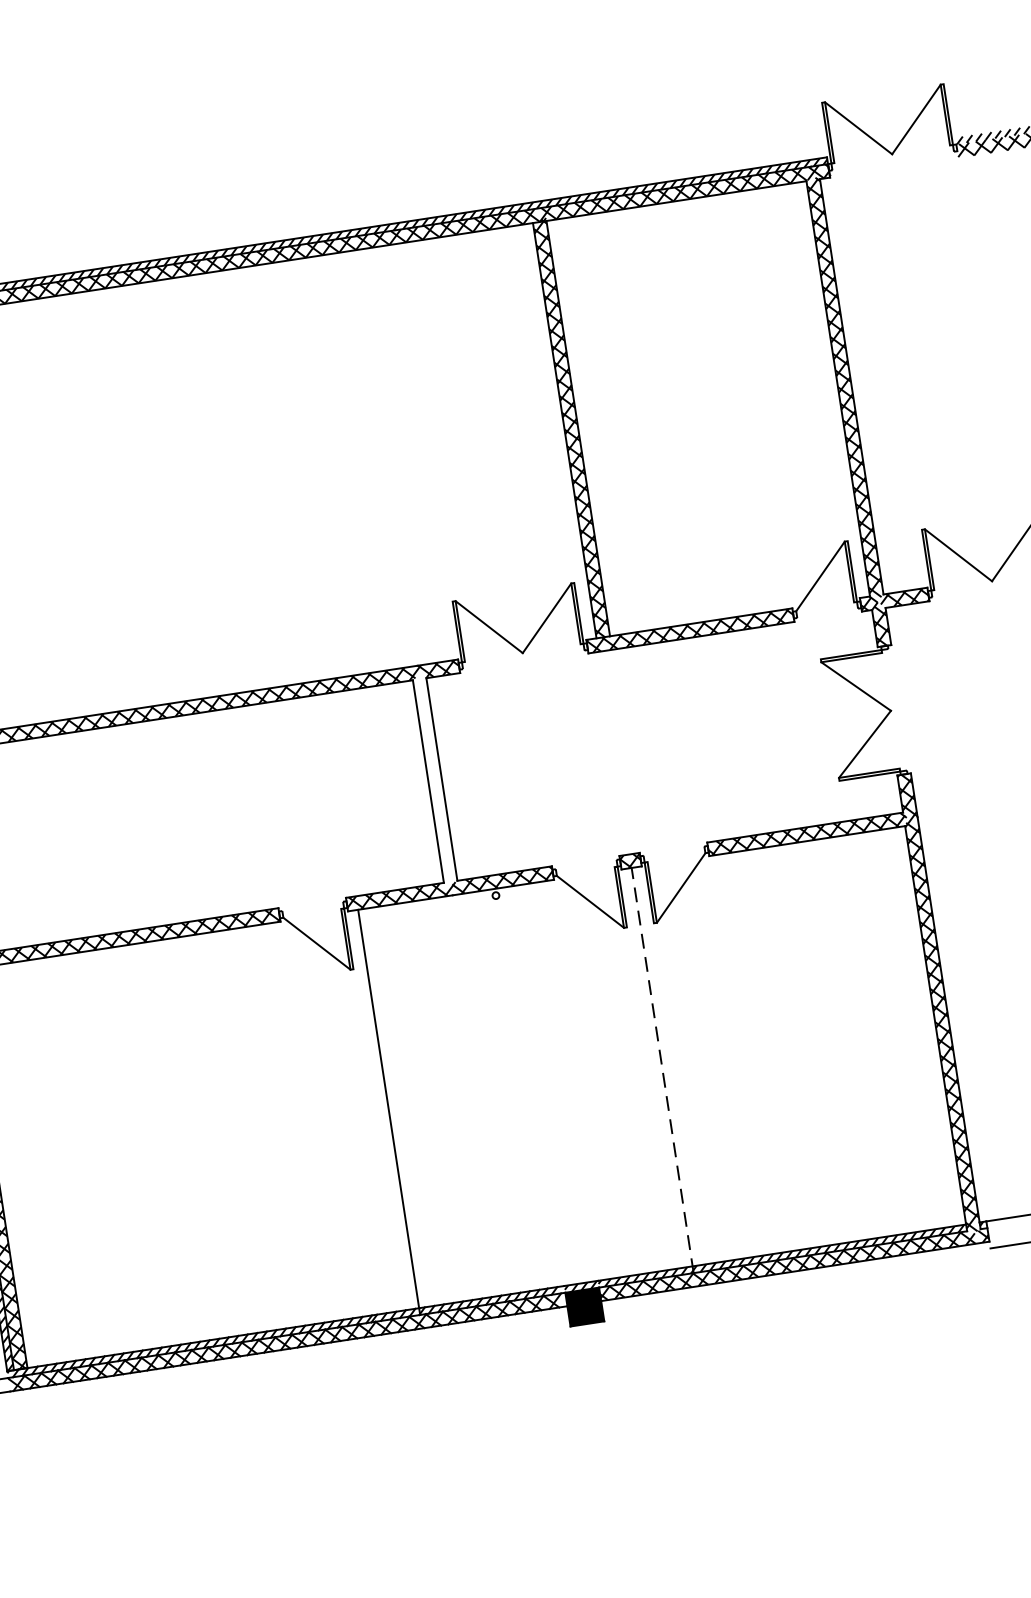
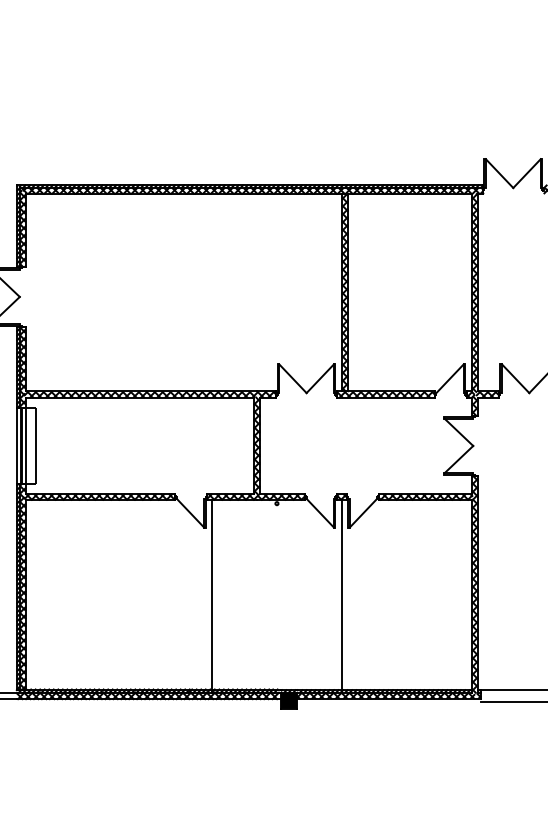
hatch: (434, 779) -> (256, 445), added
line: (661, 1070) -> (341, 596), dashed -> solid

